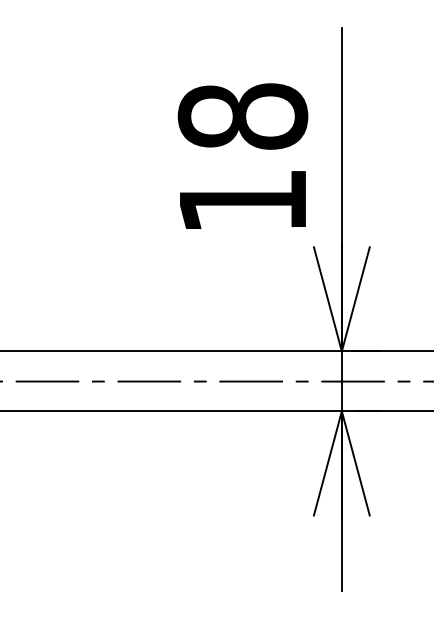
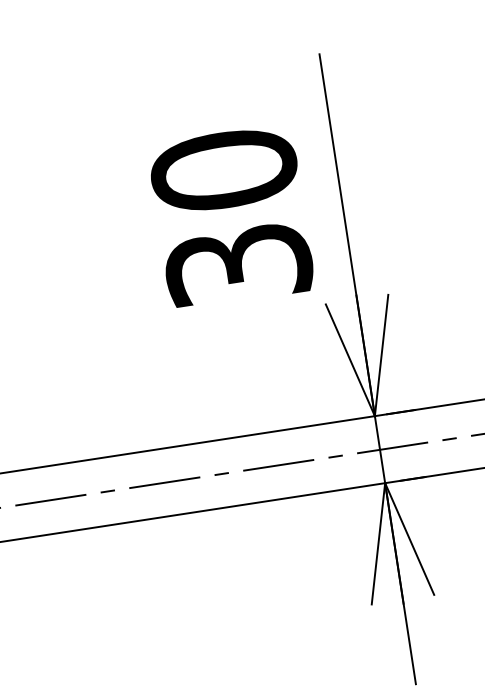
text: (242, 158) -> (230, 217), 18 -> 30

